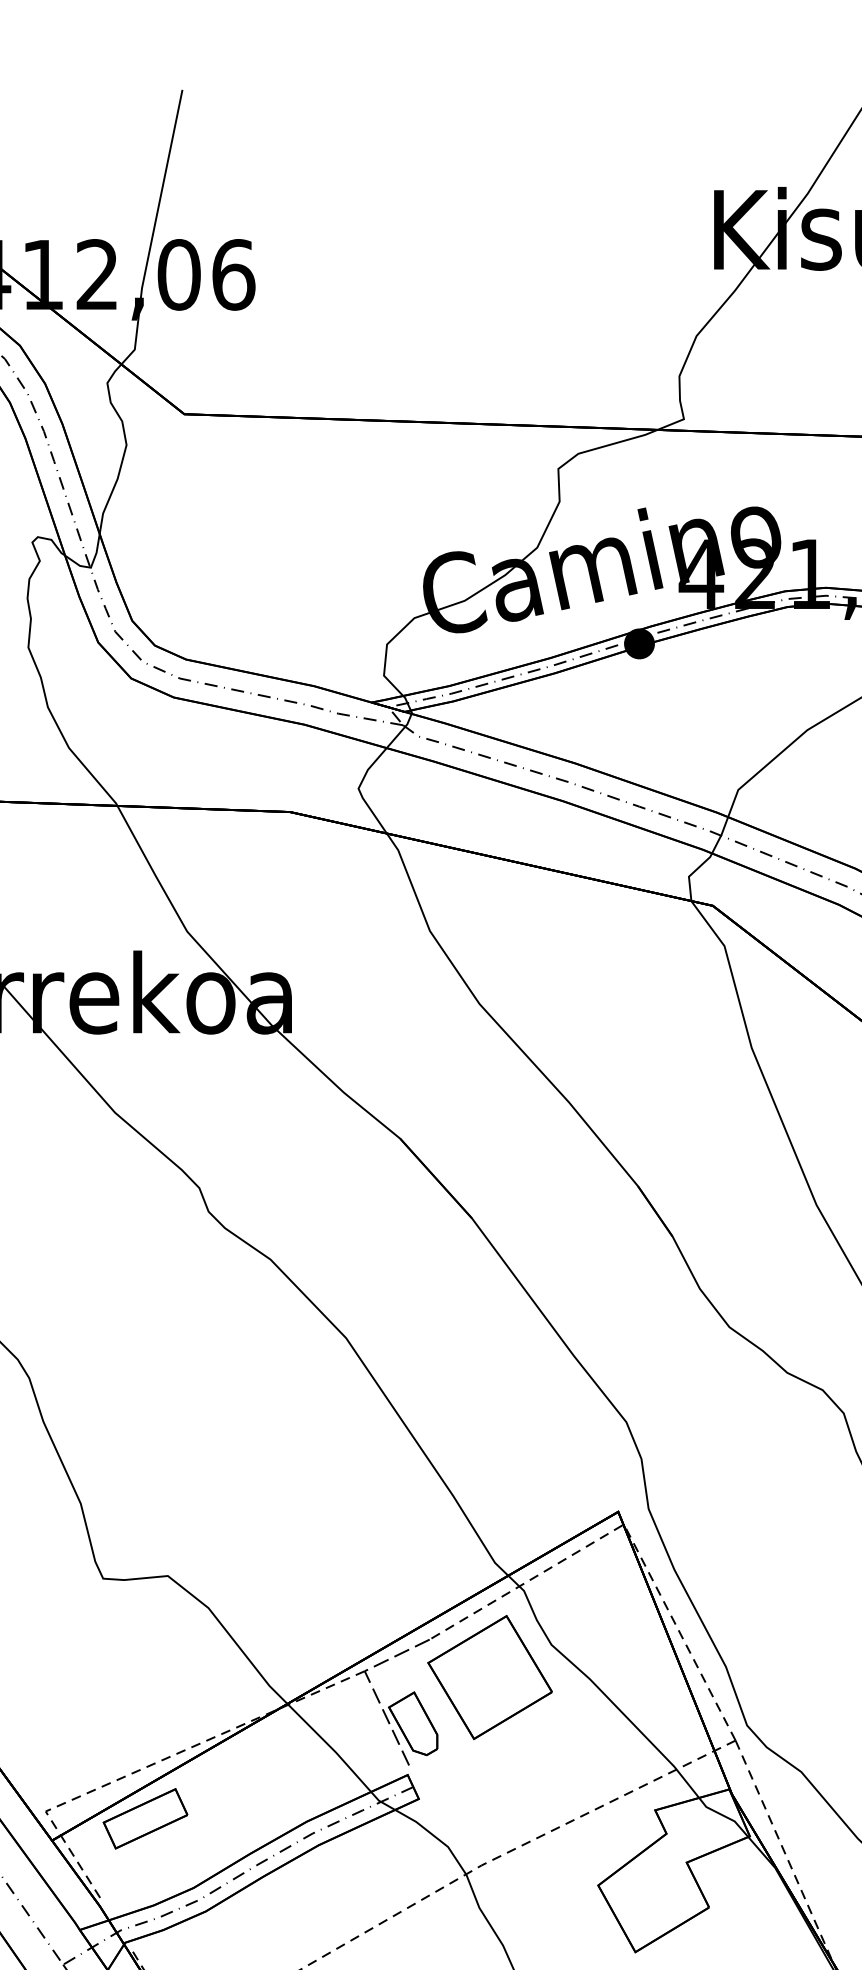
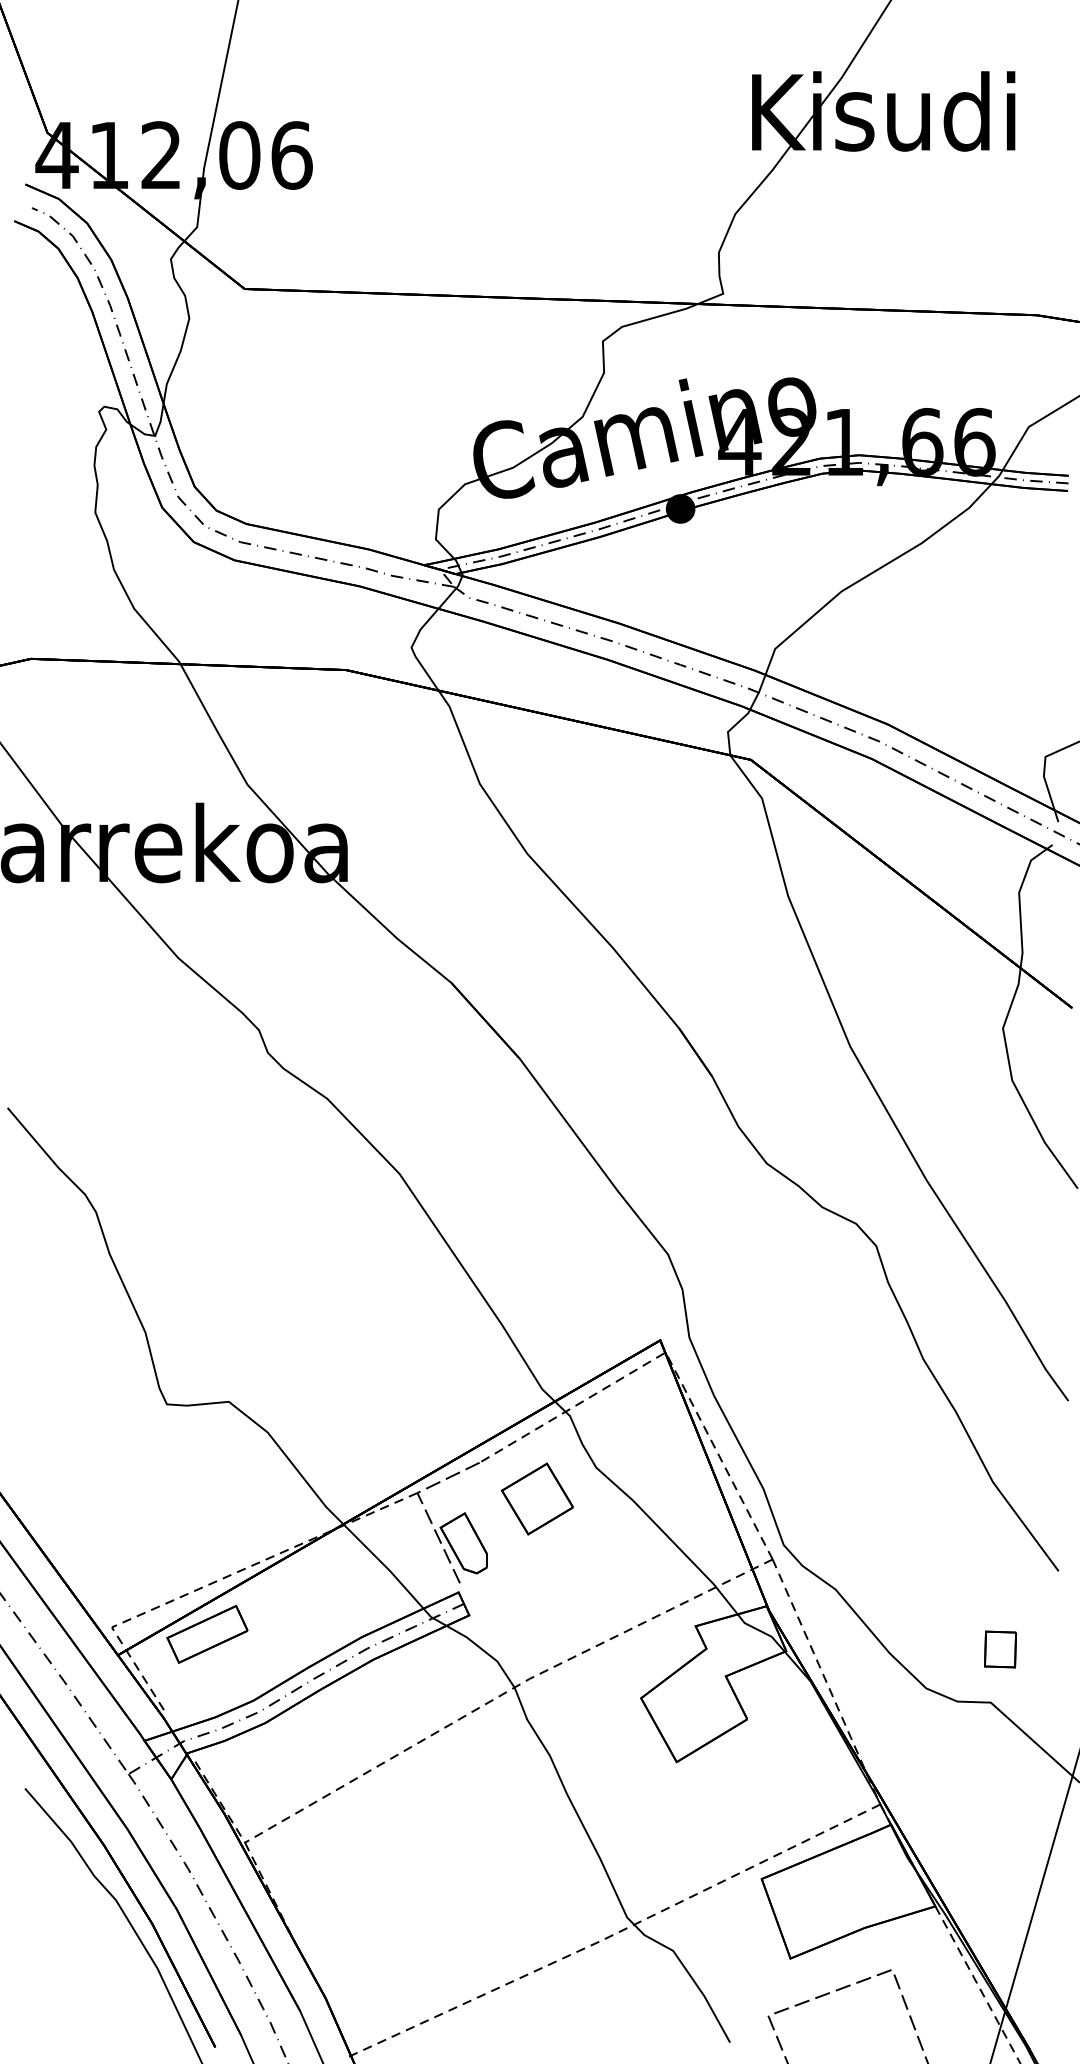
part: (490, 1676) -> (537, 1498), size x0.6

